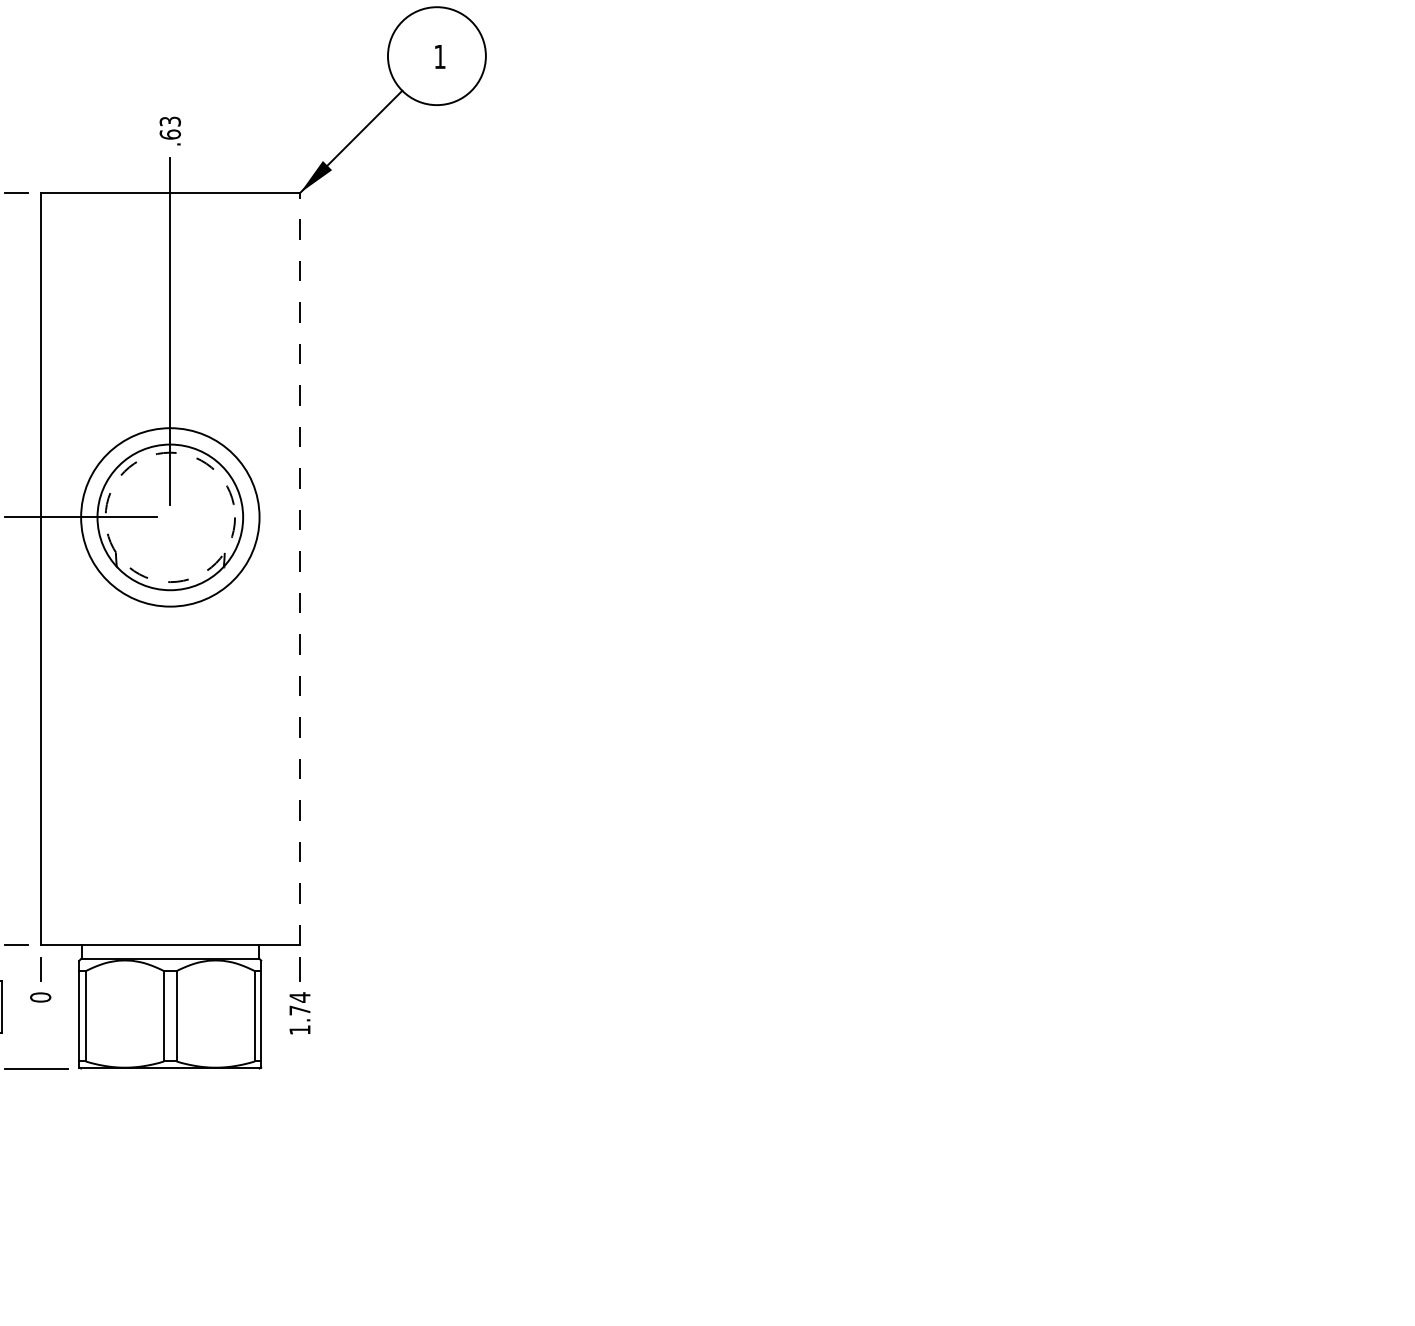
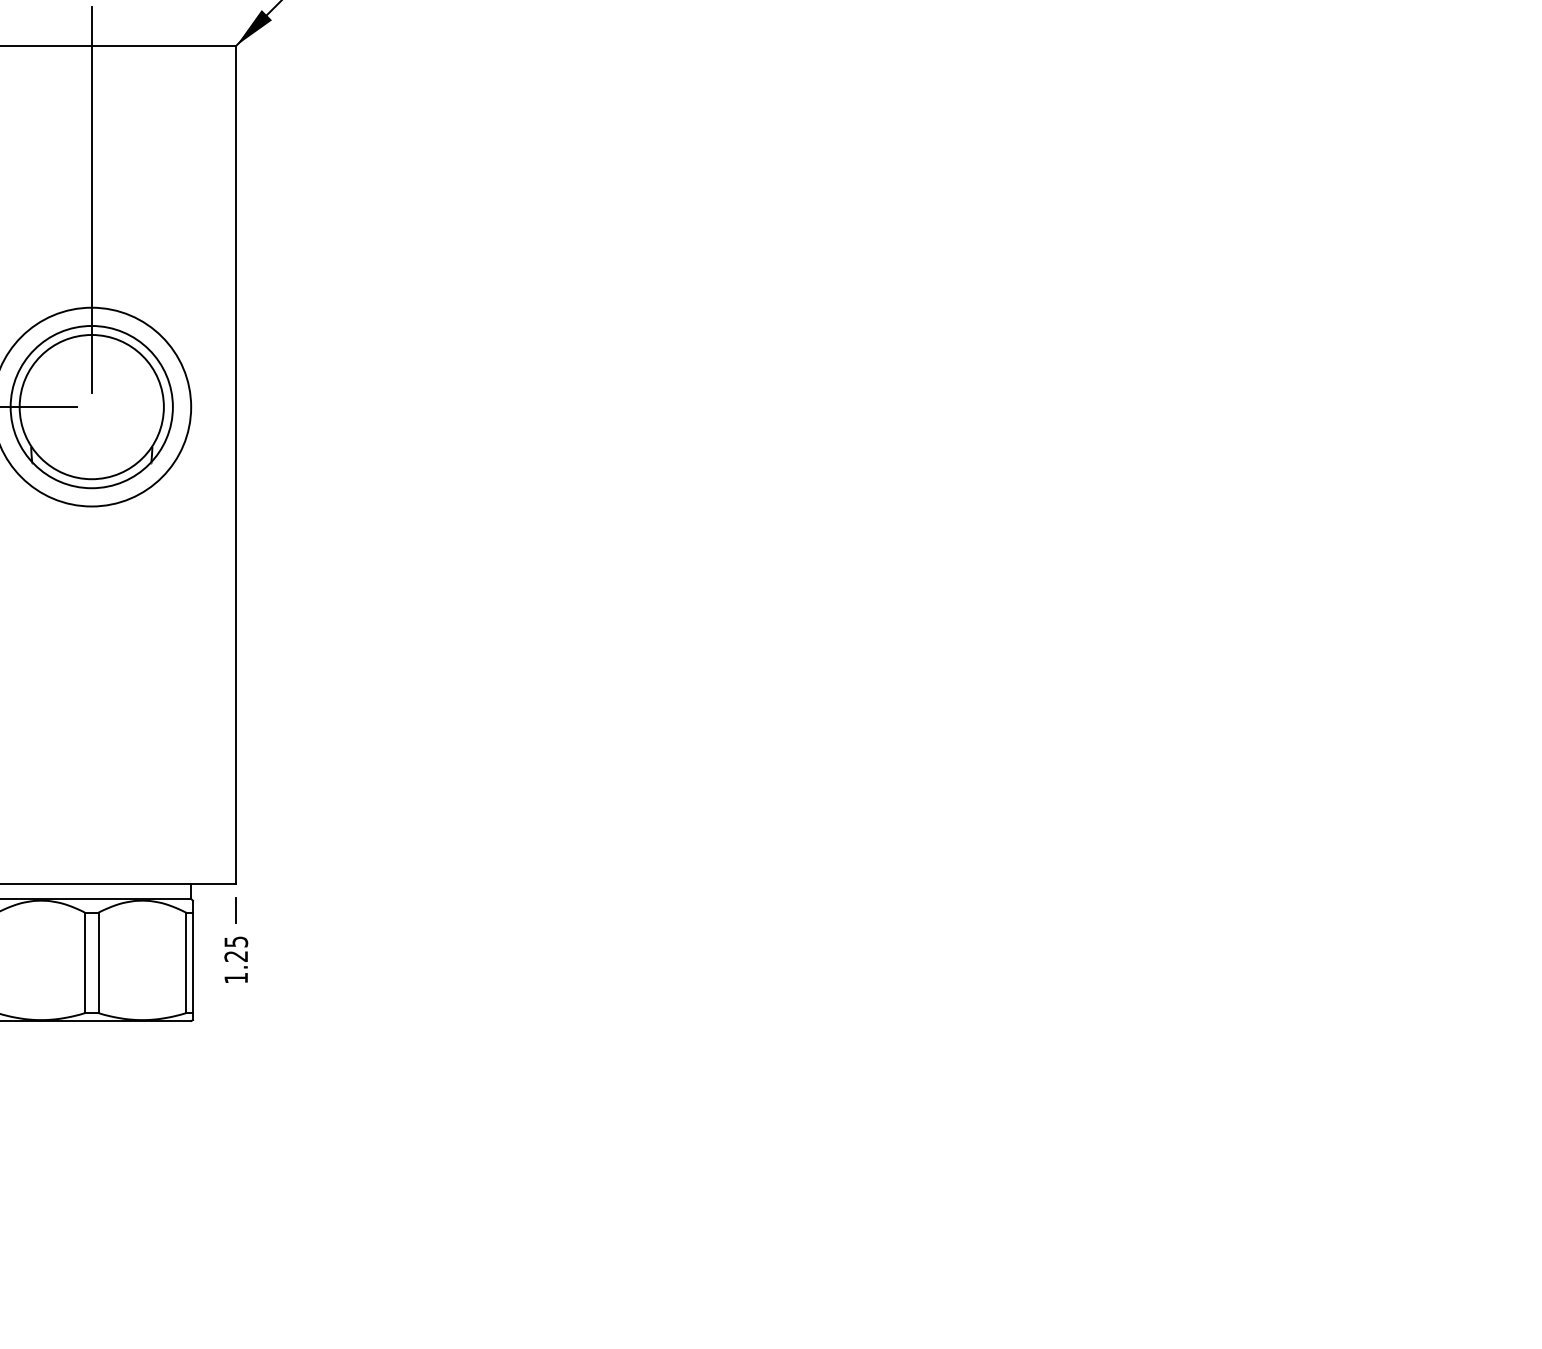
circle: (170, 517) -> (91, 407), dashed -> solid
line: (300, 568) -> (236, 464), dashed -> solid
text: (299, 1003) -> (235, 948), 1.74 -> 1.25

